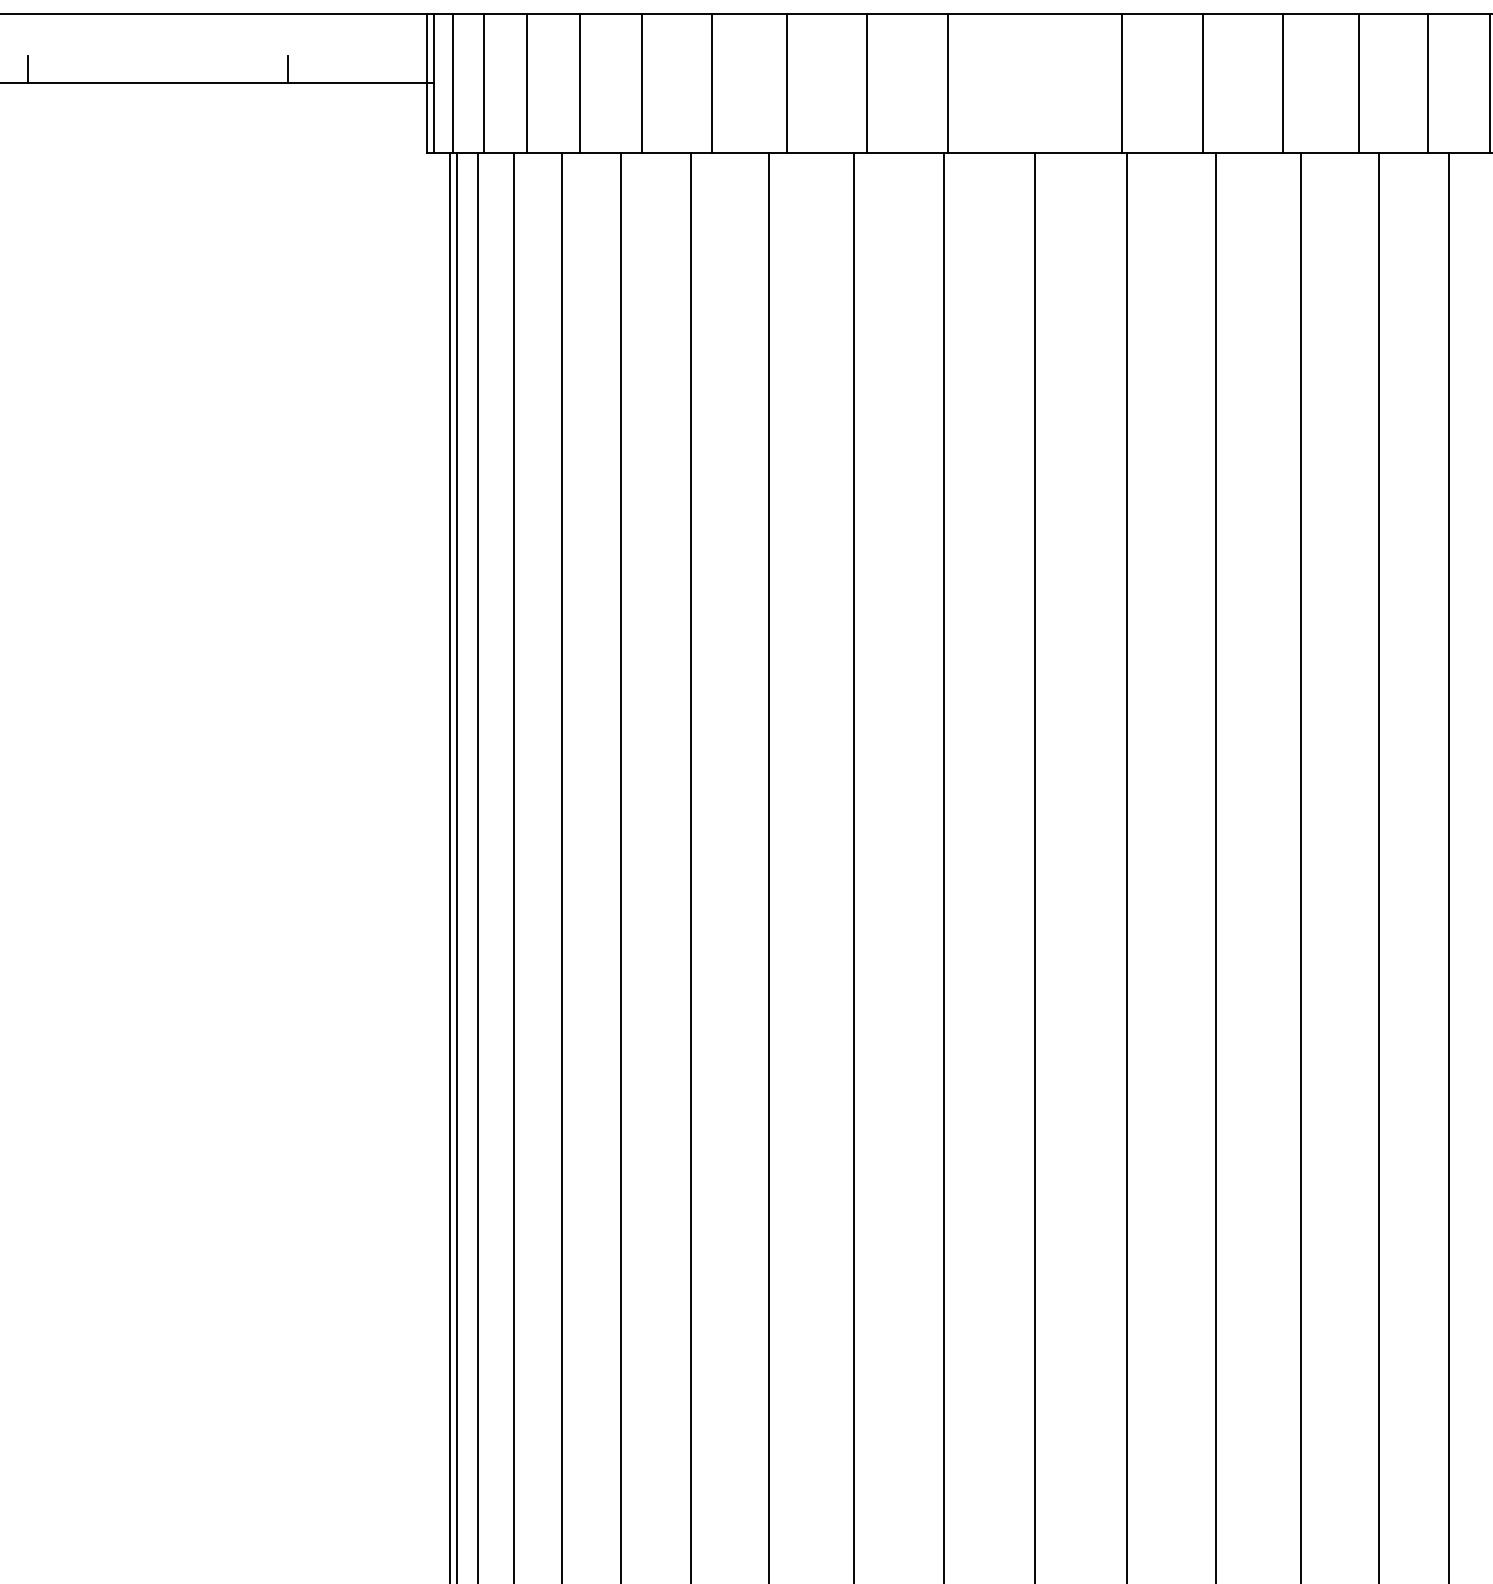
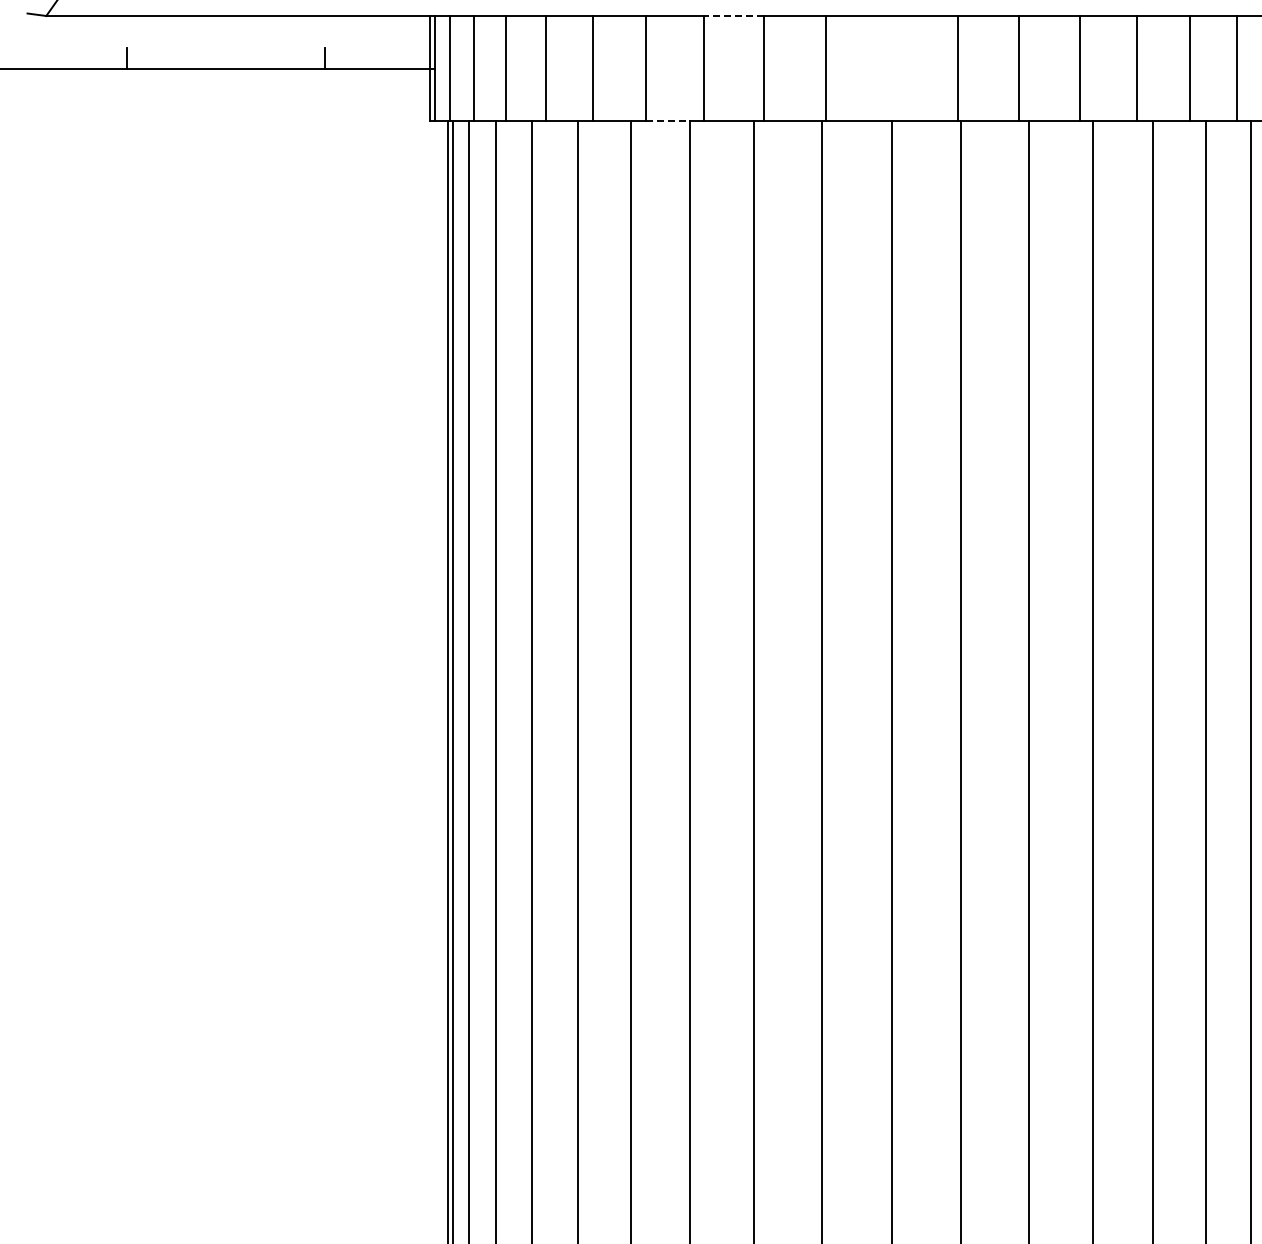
line: (826, 14) -> (733, 16), solid -> dashed
line: (740, 152) -> (668, 121), solid -> dashed

